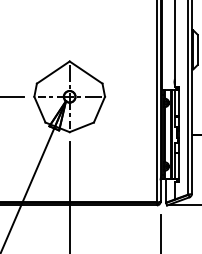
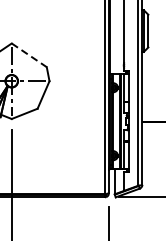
line: (86, 72) -> (29, 55), solid -> dashed

